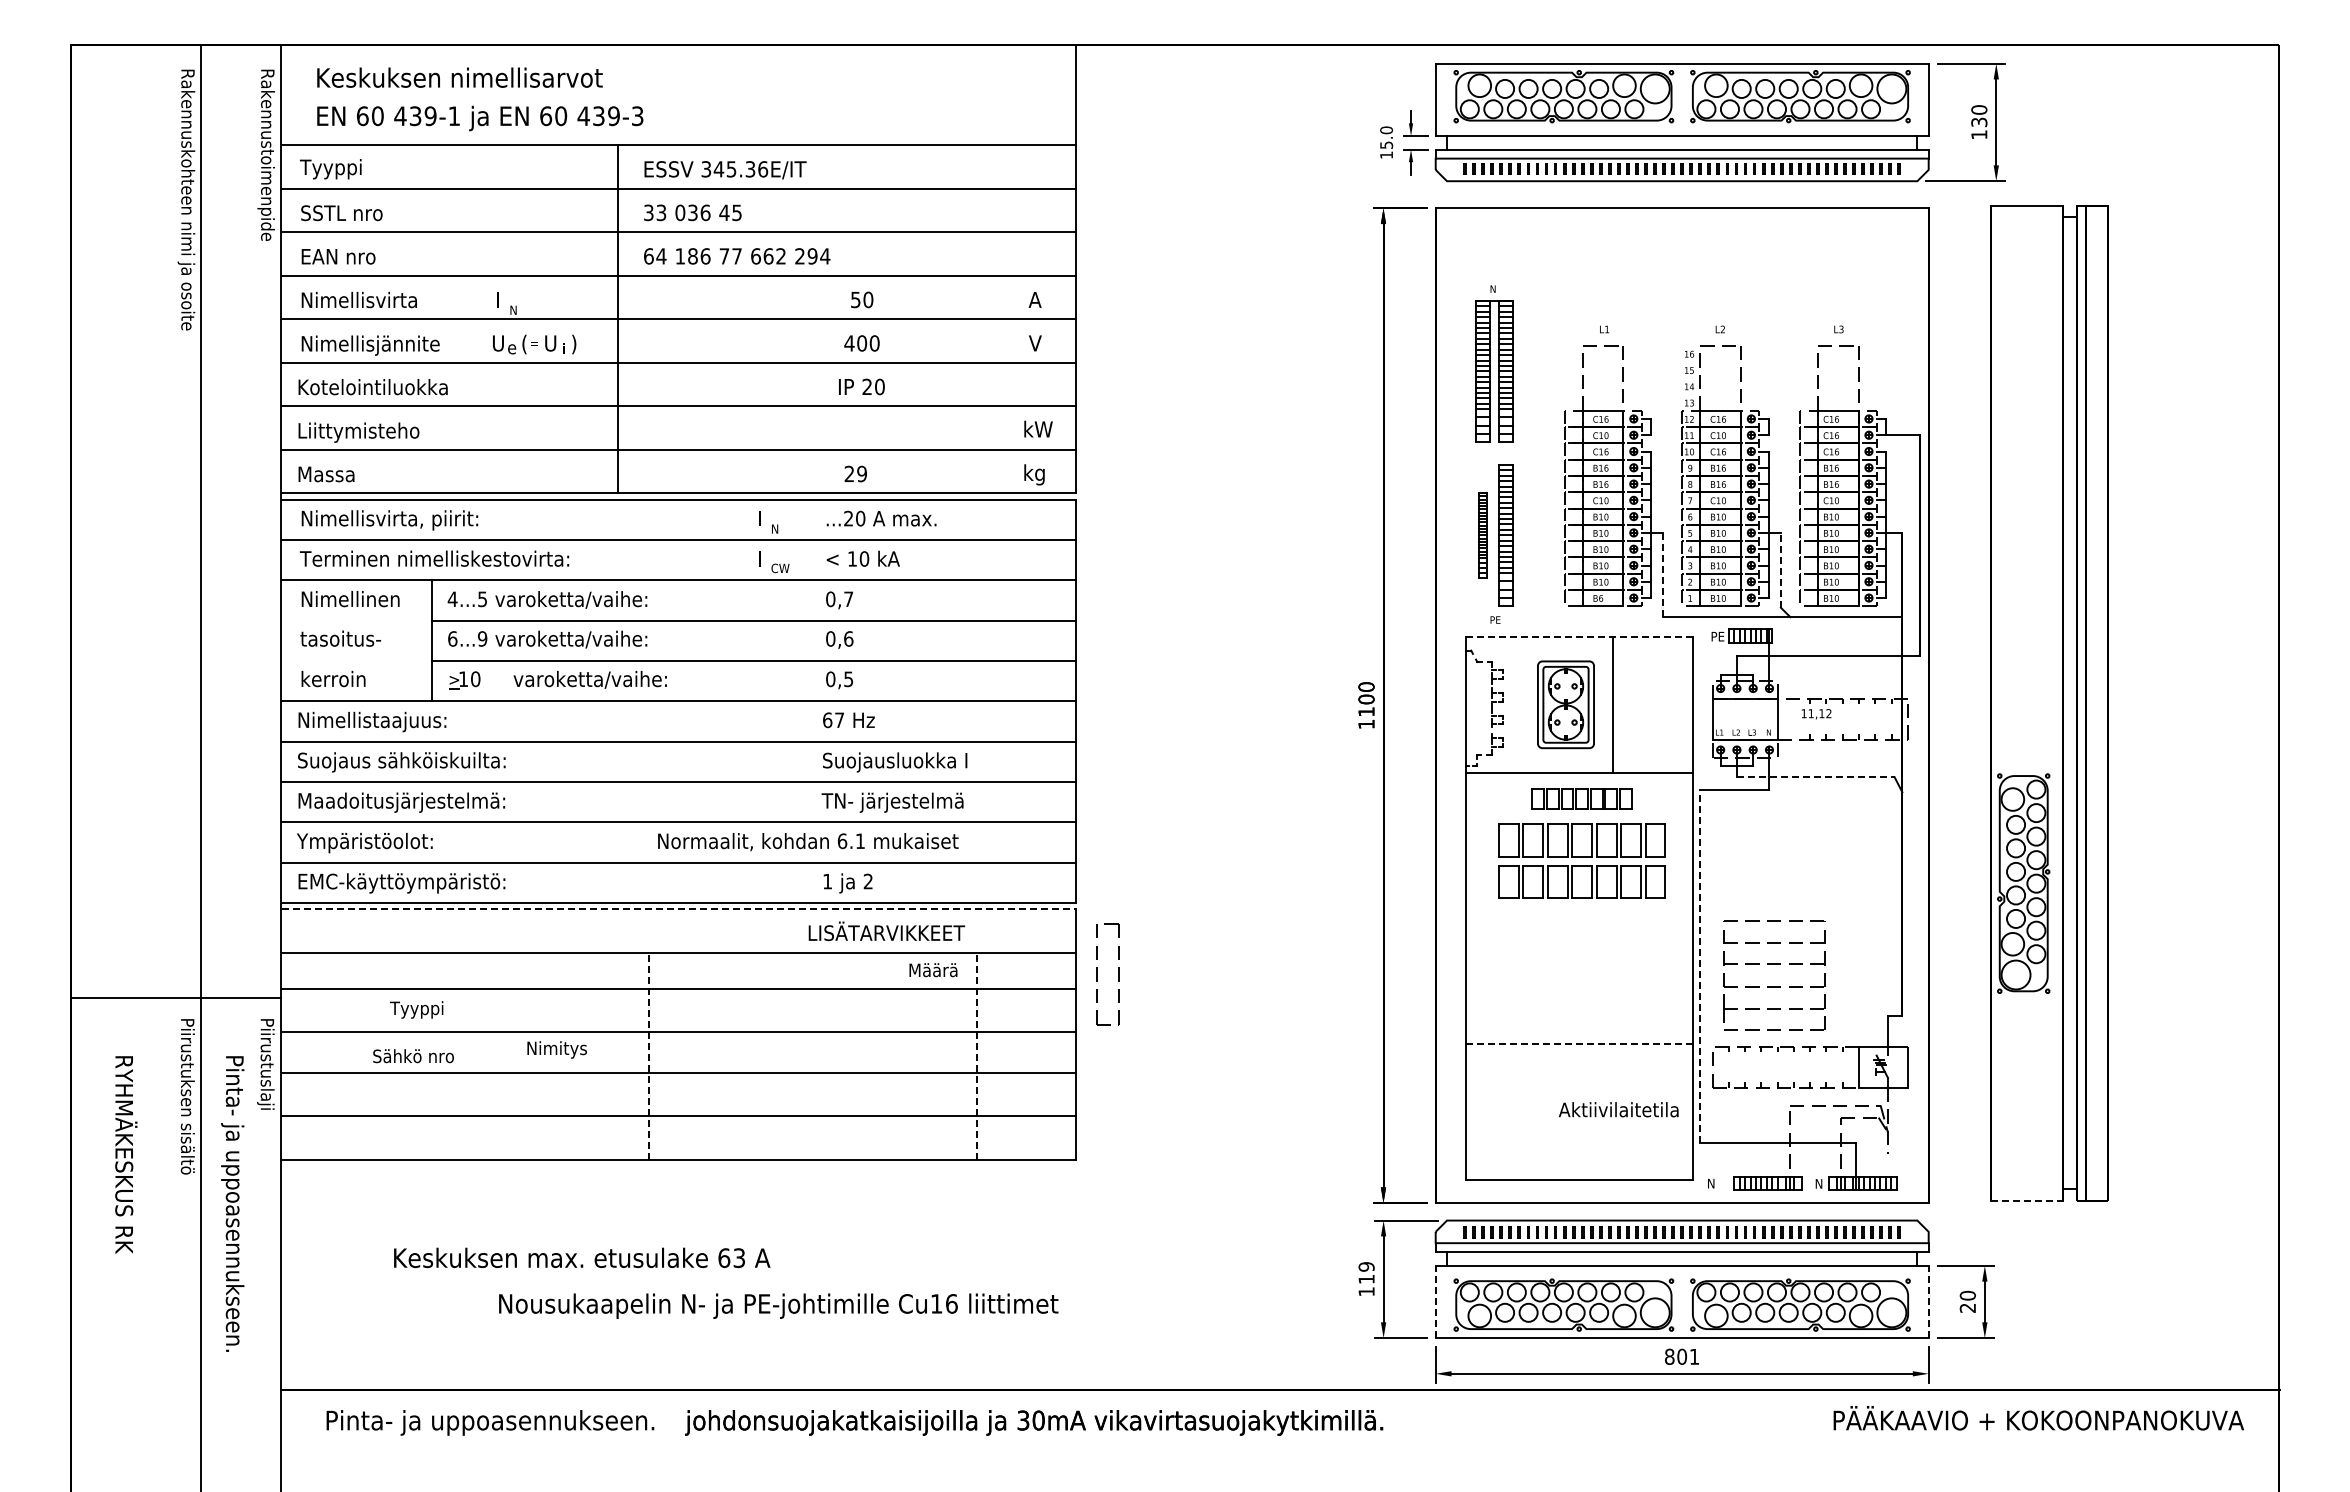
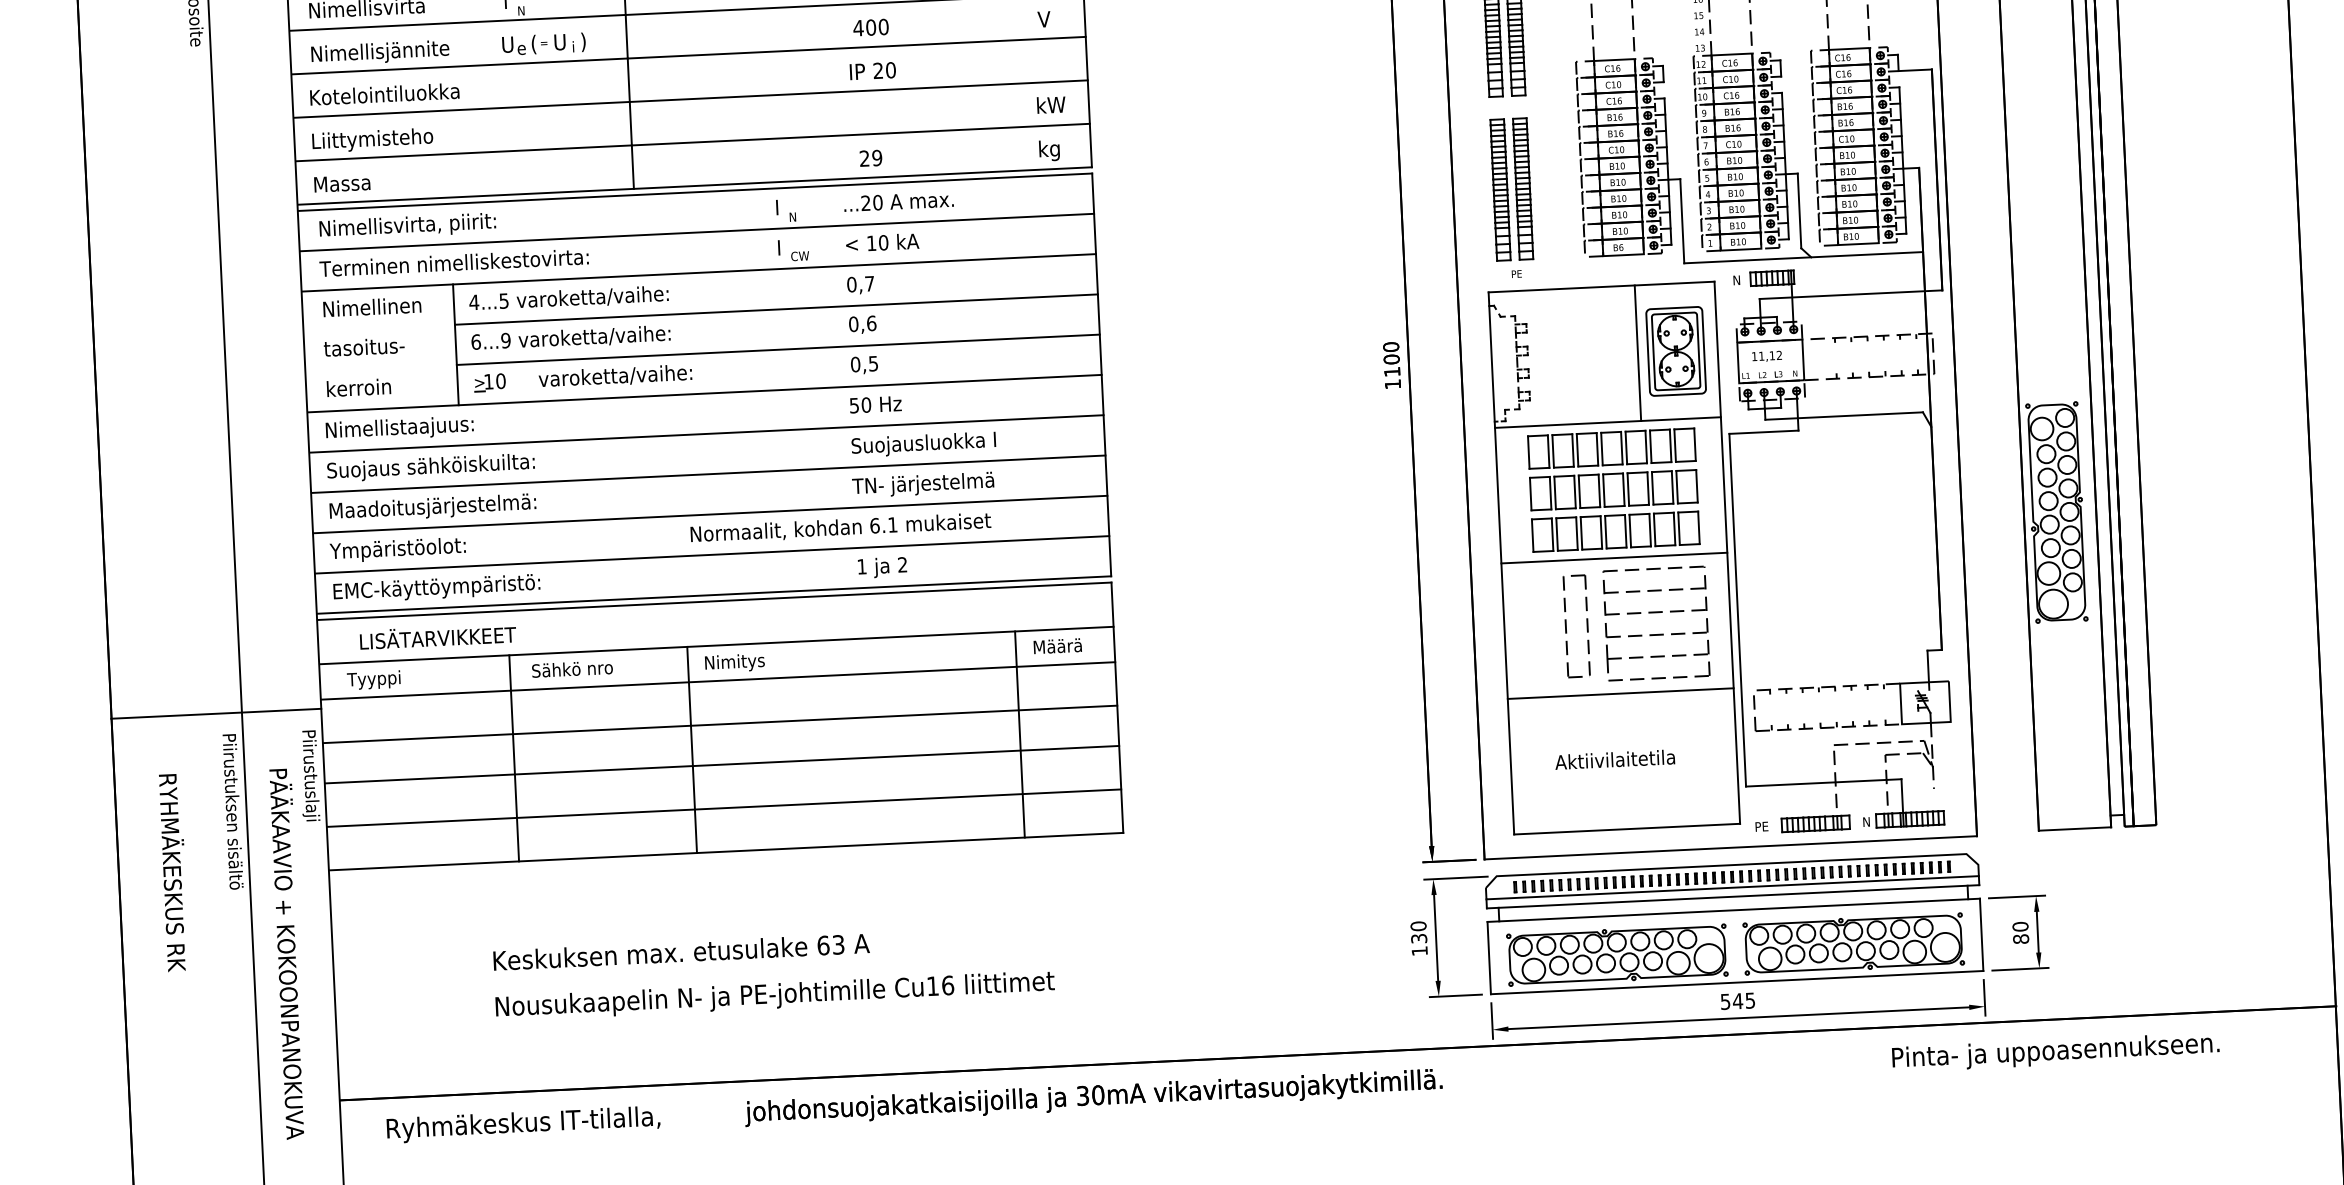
part: (1482, 535) -> (1499, 190), size x1.67
line: (1780, 569) -> (1799, 210), dashed -> solid
line: (1663, 574) -> (1682, 220), dashed -> solid
line: (1580, 636) -> (1602, 286), dashed -> solid
text: (1718, 636) -> (1740, 280), PE -> N
part: (1565, 704) -> (1675, 351), moved
text: (1816, 714) -> (1767, 356), moved
text: (833, 720) -> (860, 405), 67 -> 50
line: (1815, 777) -> (1843, 416), dashed -> solid
part: (1581, 798) -> (1611, 448), size x1.67
line: (1579, 908) -> (1614, 558), added
line: (679, 909) -> (715, 601), dashed -> solid
text: (886, 931) -> (437, 636), moved
part: (1774, 964) -> (1655, 612), moved
line: (1700, 966) -> (1737, 610), dashed -> solid
text: (933, 970) -> (1057, 646), moved
part: (1097, 974) -> (1566, 626), moved
text: (416, 1009) -> (373, 679), moved
line: (1580, 1044) -> (1621, 694), dashed -> solid
text: (556, 1049) -> (734, 662), moved
text: (413, 1056) -> (572, 669), moved
line: (471, 1056) -> (514, 758), added
line: (649, 1056) -> (692, 749), dashed -> solid
line: (977, 1056) -> (1019, 734), dashed -> solid
text: (1618, 1109) -> (1614, 759), moved
text: (1714, 1183) -> (1762, 826), N -> PE
line: (2027, 1200) -> (2075, 828), dashed -> solid
text: (234, 1246) -> (286, 959), Pinta- ja uppoasennukseen. -> PÄÄKAAVIO + KOKOONPANOKUVA
text: (582, 1257) -> (681, 951), moved
text: (1366, 1272) -> (1418, 931), 119 -> 130
line: (1435, 1301) -> (1489, 957), dashed -> solid
line: (1928, 1301) -> (1981, 934), dashed -> solid
text: (778, 1305) -> (774, 995), moved
text: (1967, 1307) -> (2020, 938), 20 -> 80
text: (1682, 1356) -> (1738, 1000), 801 -> 545
text: (2044, 1420) -> (2102, 1047), PÄÄKAAVIO + KOKOONPANOKUVA -> Pinta- ja uppoasennukseen.
text: (491, 1422) -> (551, 1122), Pinta- ja uppoasennukseen. -> Ryhmäkeskus IT-tilalla,

